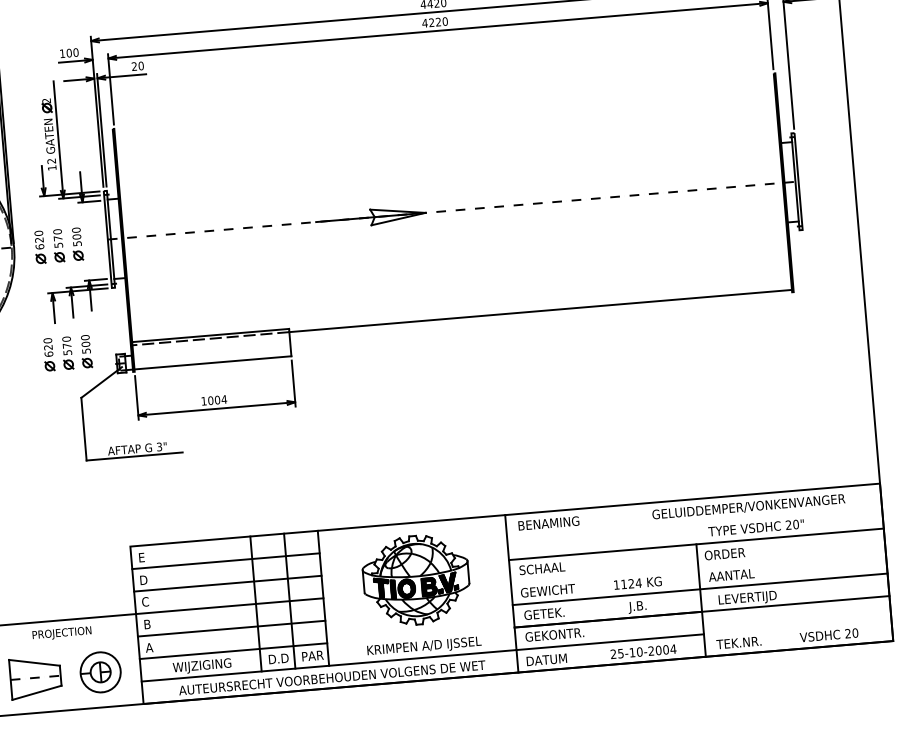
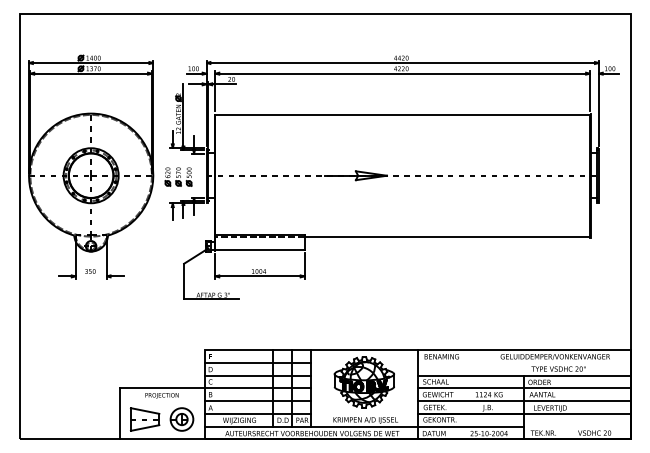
line: (443, 102) -> (402, 114), added
part: (67, 352) -> (178, 237), removed
line: (697, 567) -> (523, 388), added

